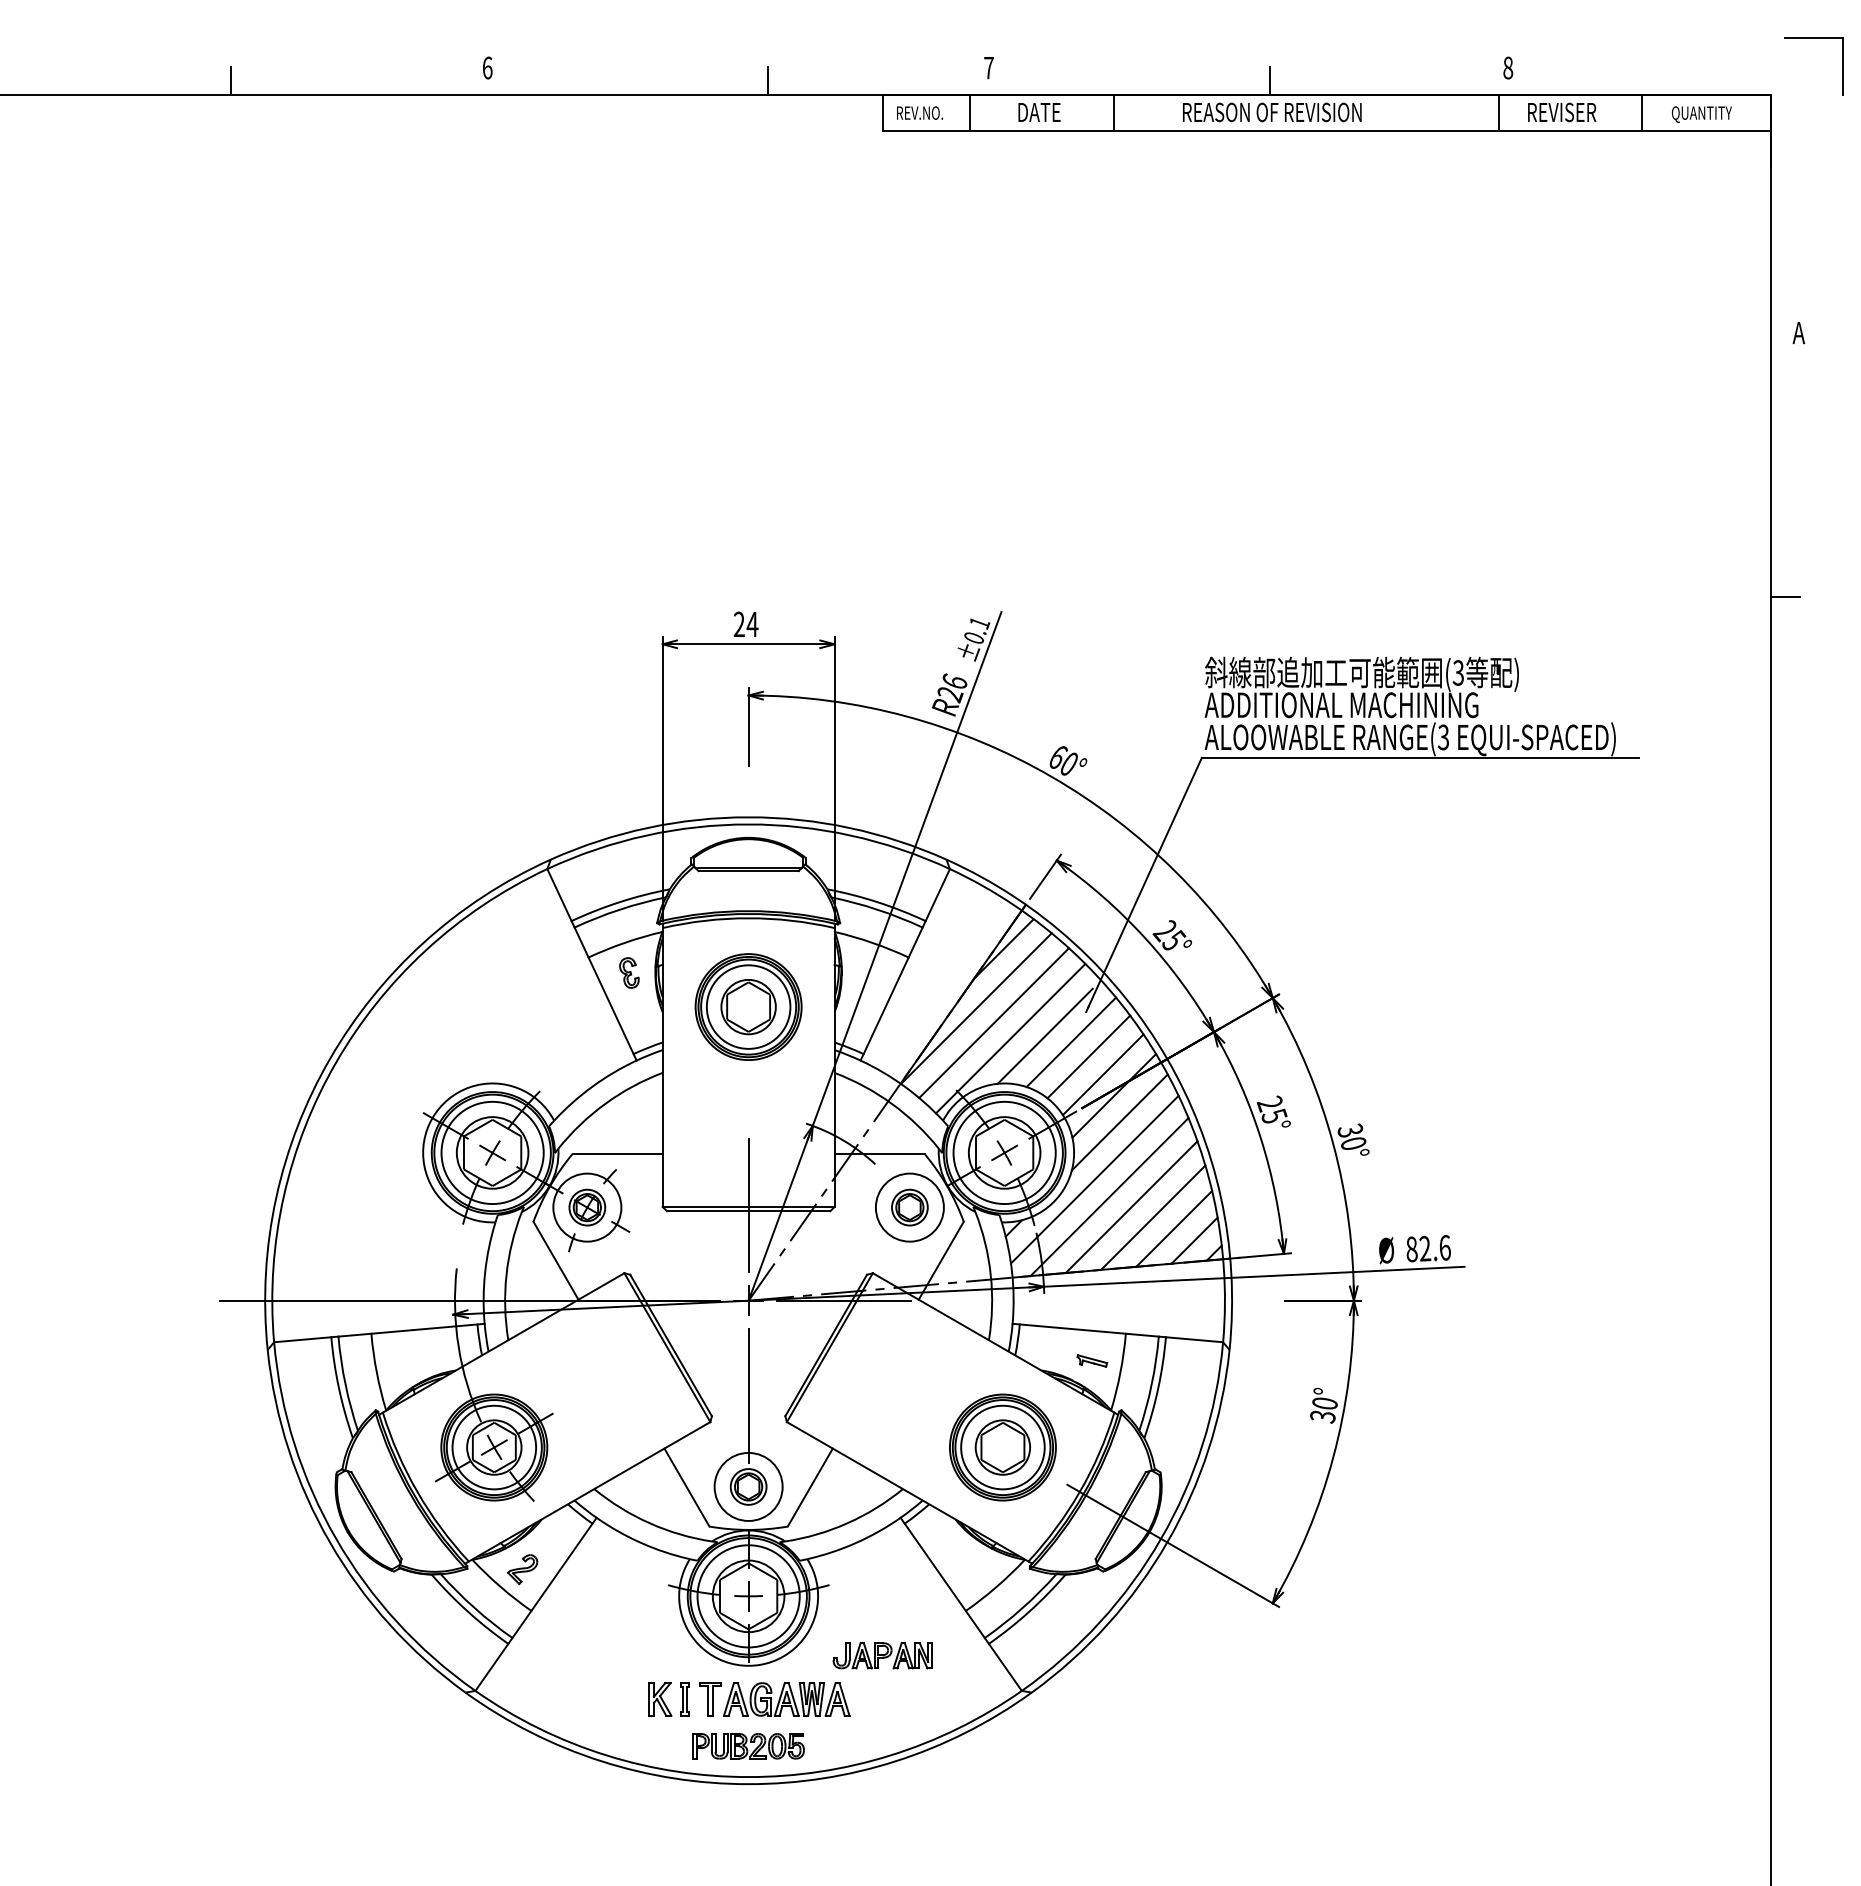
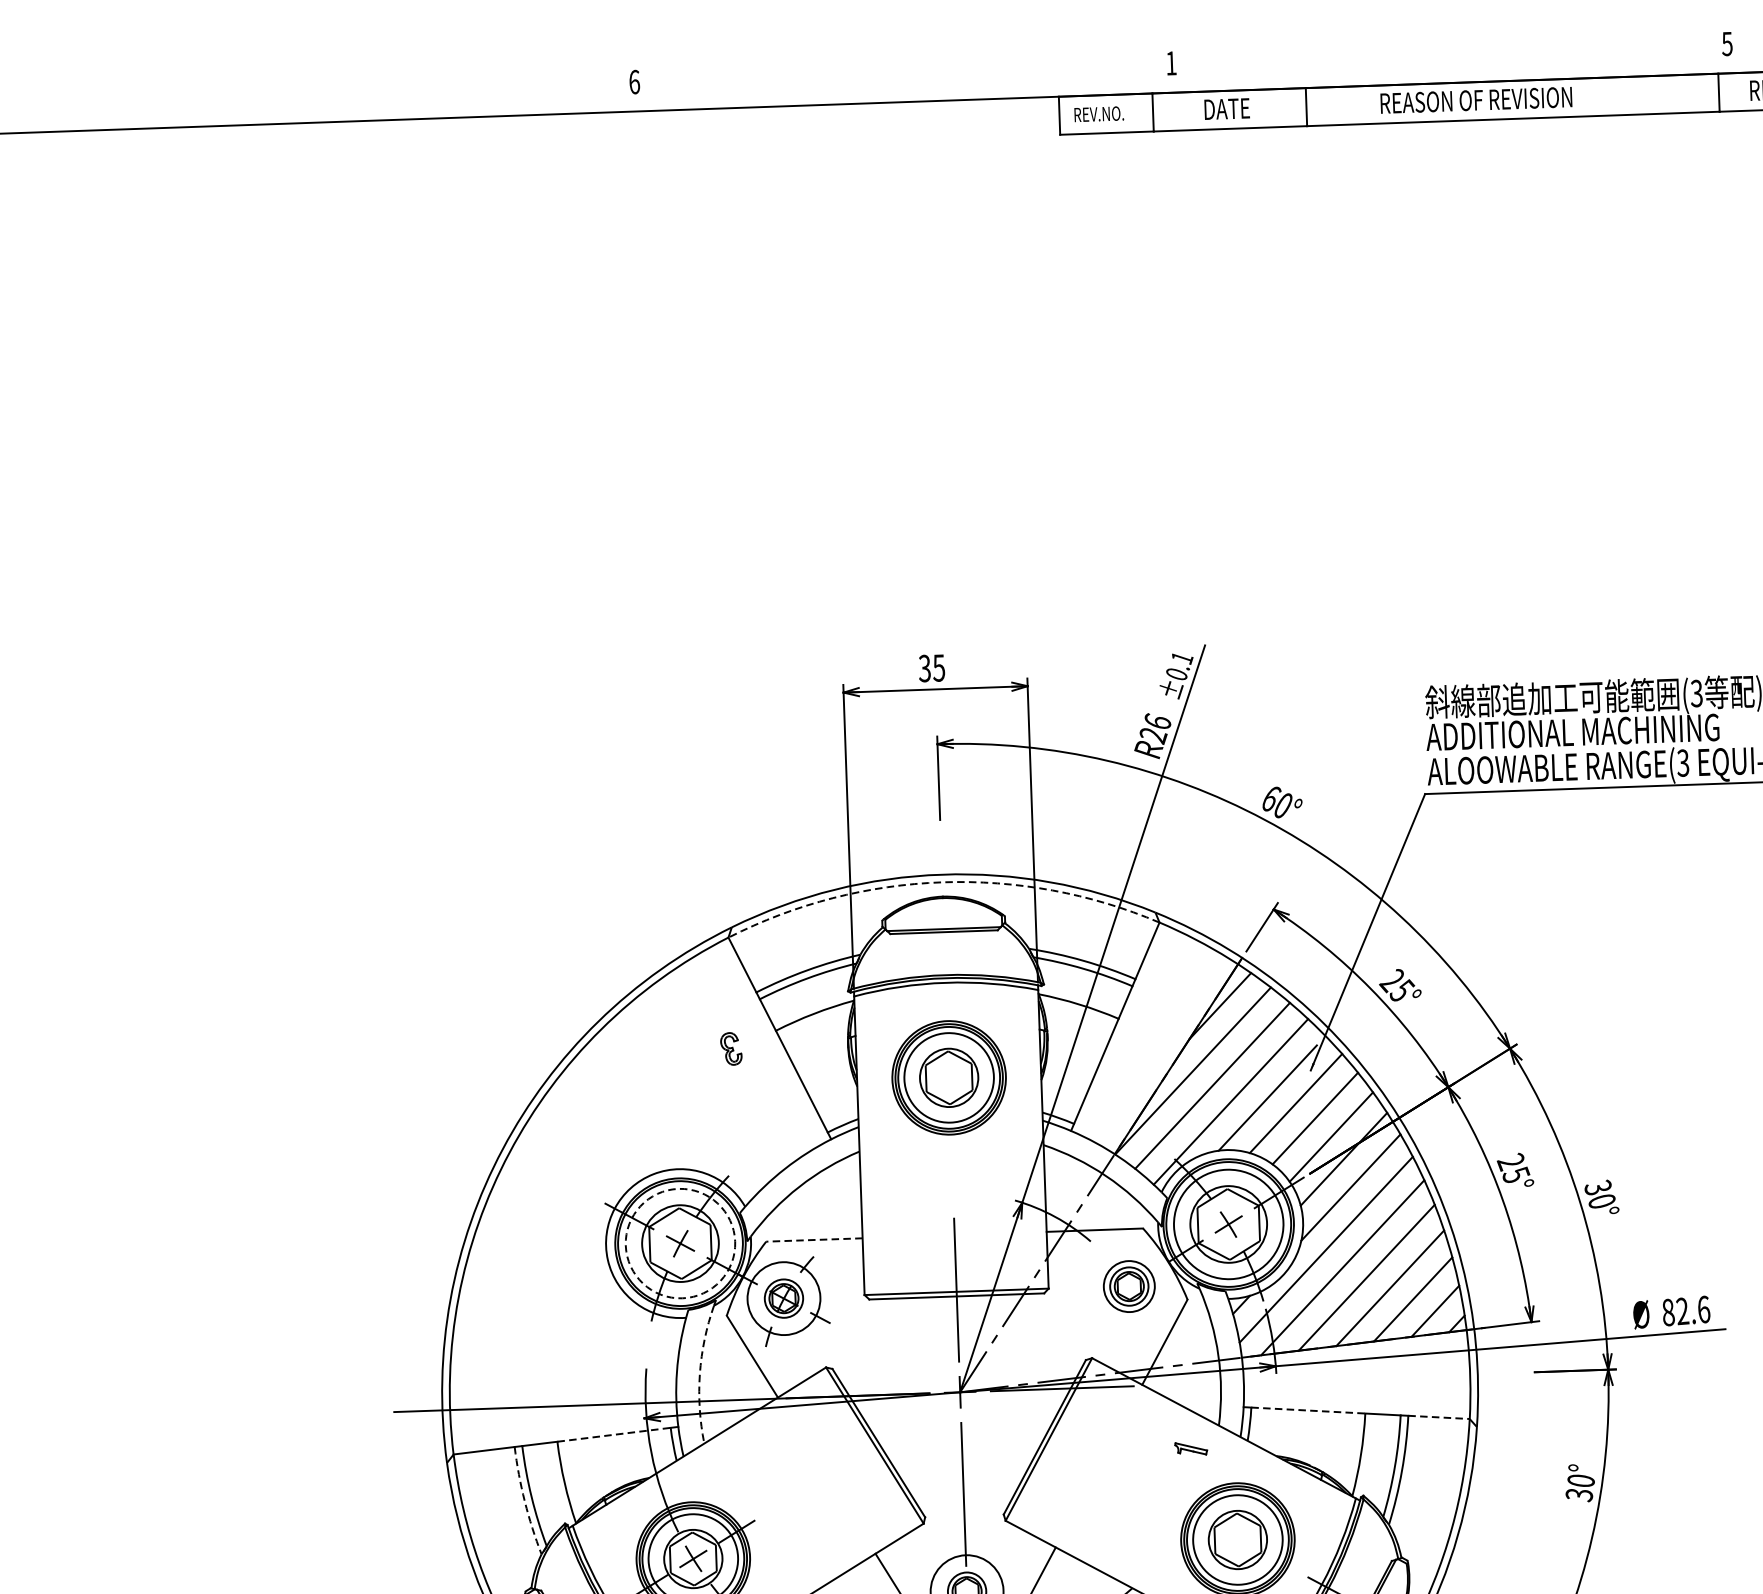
text: (1508, 67) -> (1727, 43), 8 -> 5
text: (988, 68) -> (1170, 63), 7 -> 1
line: (231, 80) -> (360, 105), removed
line: (768, 80) -> (935, 84), removed
line: (1269, 80) -> (1472, 66), removed
text: (745, 624) -> (931, 668), 24 -> 35
arc: (748, 824) -> (942, 882), solid -> dashed
part: (629, 972) -> (731, 1048), moved
circle: (492, 1152) -> (680, 1243), solid -> dashed
line: (617, 1153) -> (814, 1239), solid -> dashed
circle: (909, 1207) -> (1128, 1286), size x0.7
arc: (506, 1275) -> (699, 1374), solid -> dashed
line: (424, 1329) -> (614, 1435), solid -> dashed
line: (1073, 1329) -> (1309, 1410), solid -> dashed
line: (1194, 1339) -> (1438, 1417), solid -> dashed
part: (1092, 1360) -> (1191, 1448), moved
arc: (339, 1388) -> (525, 1501), solid -> dashed

